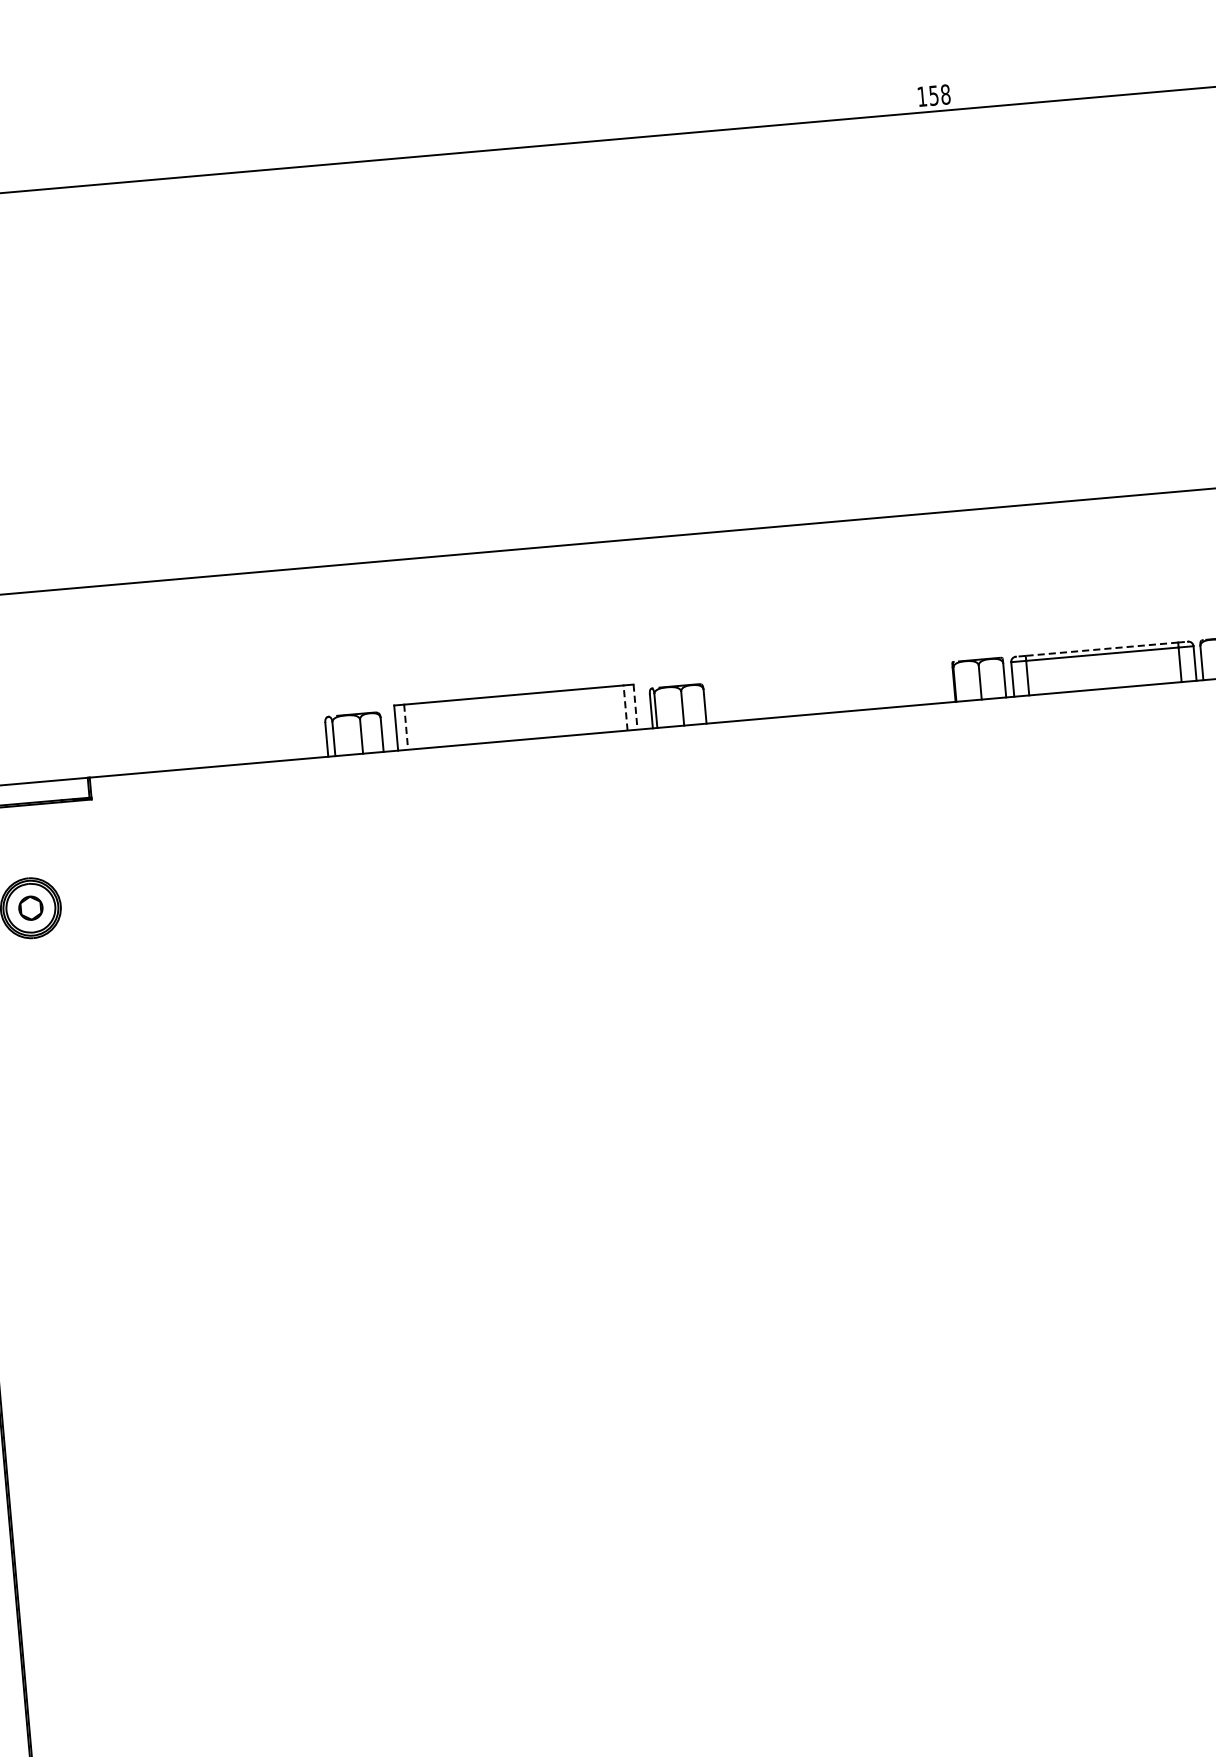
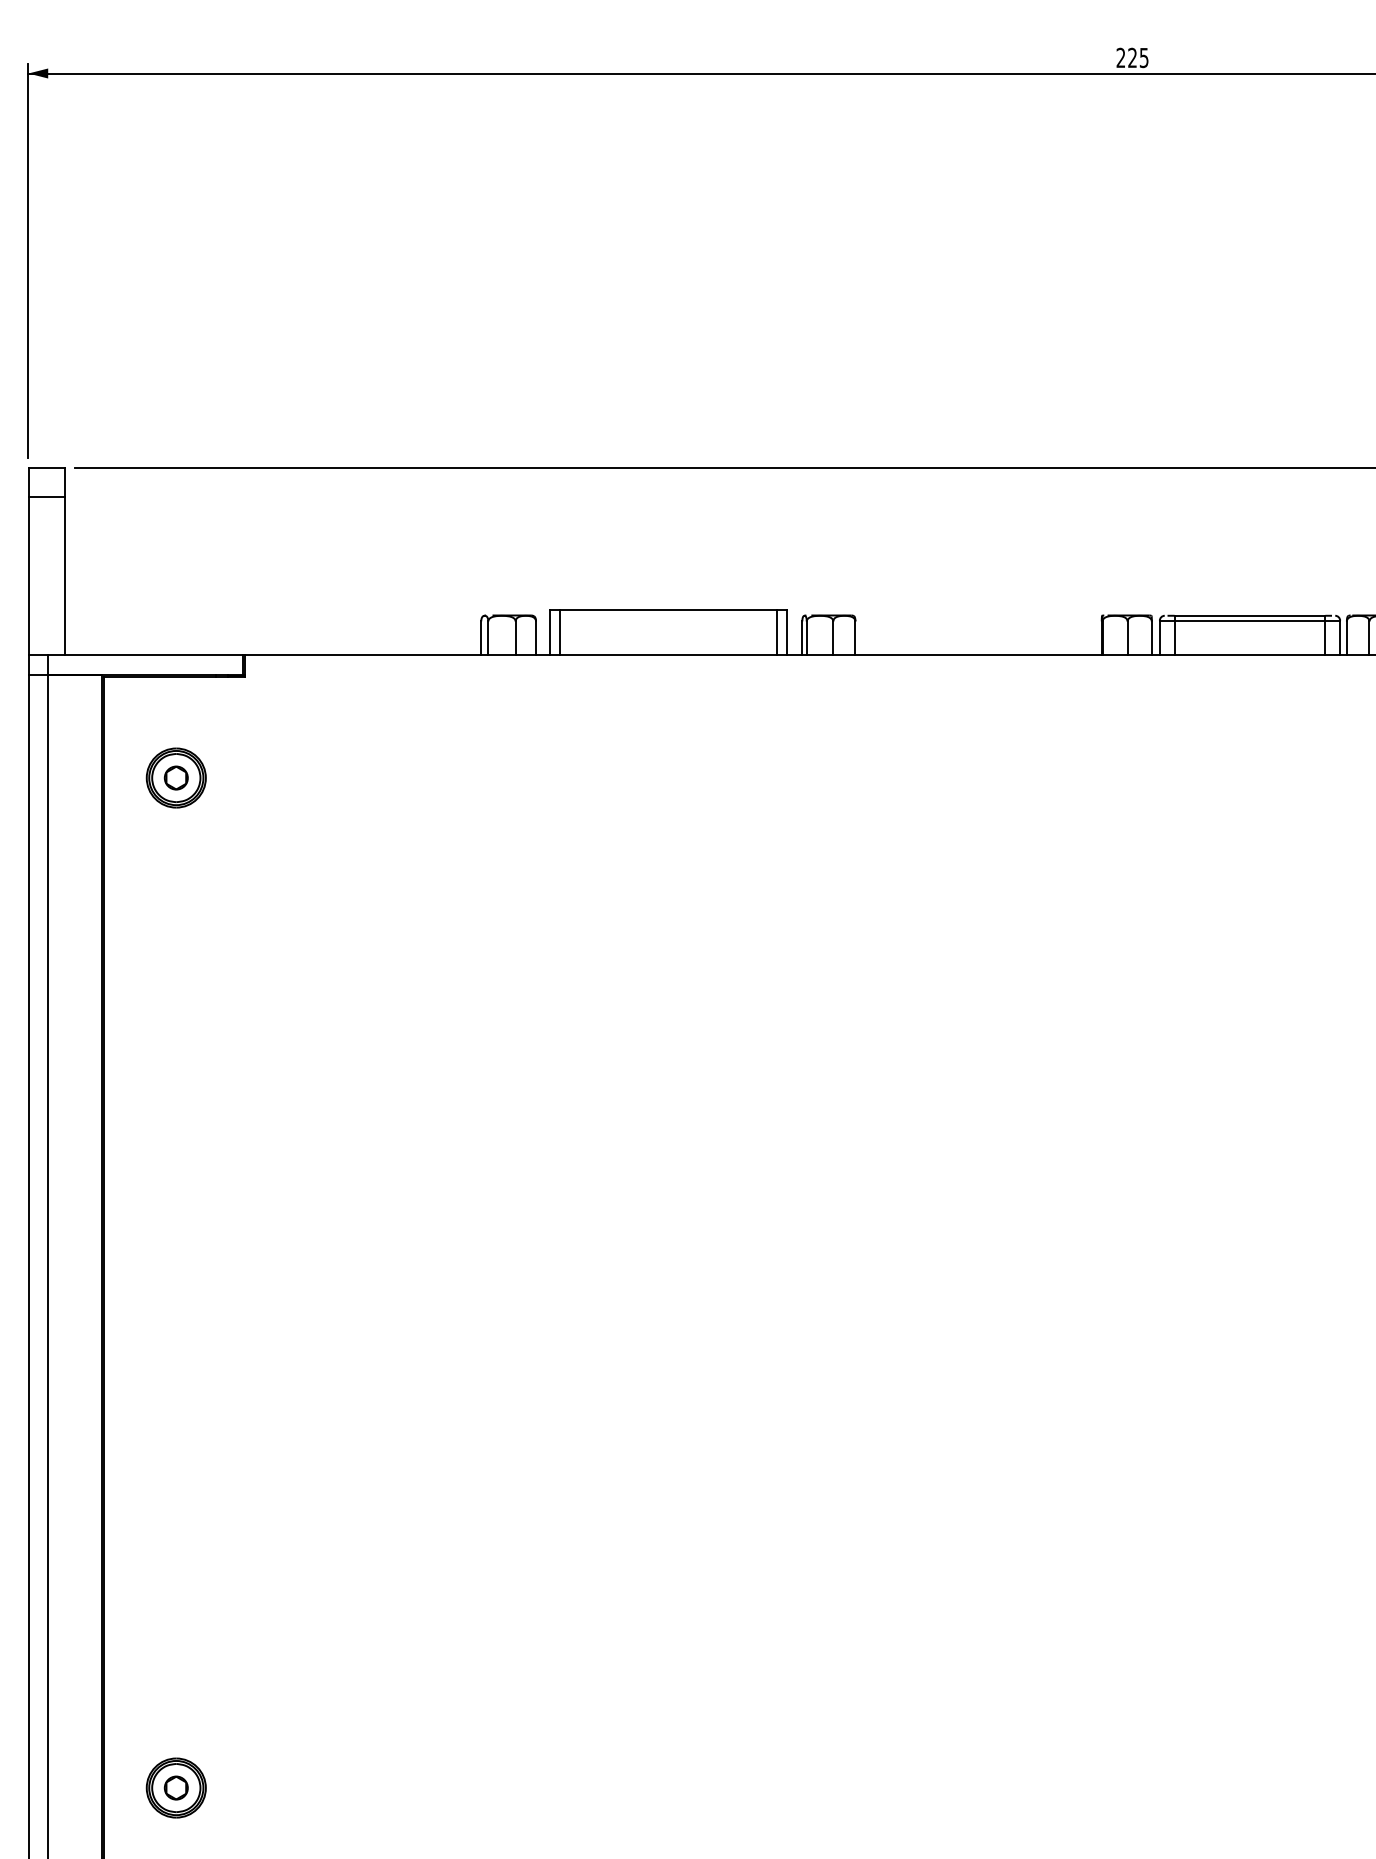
text: (933, 95) -> (1132, 57), 158 -> 225
line: (1101, 648) -> (1249, 615), dashed -> solid
line: (625, 707) -> (777, 632), dashed -> solid
line: (635, 708) -> (787, 633), dashed -> solid
line: (406, 728) -> (560, 633), dashed -> solid

